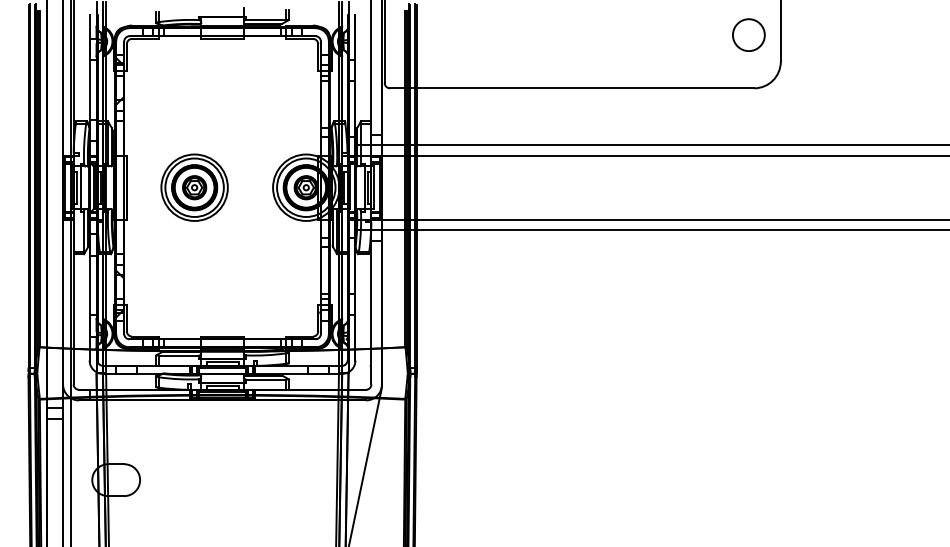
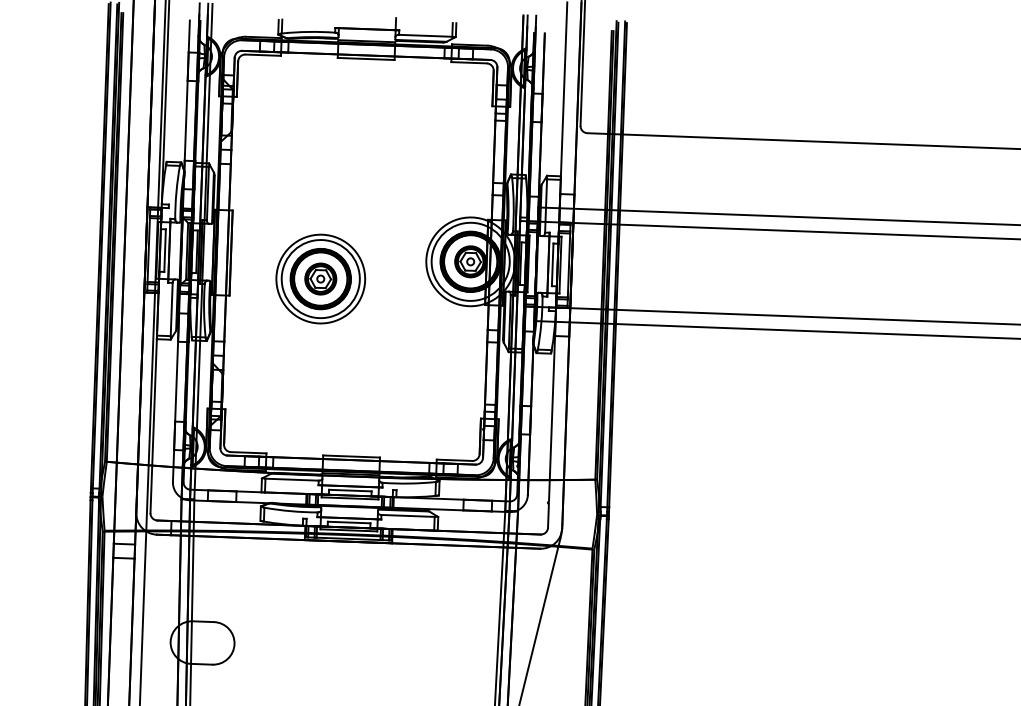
part: (194, 187) -> (320, 278), moved

